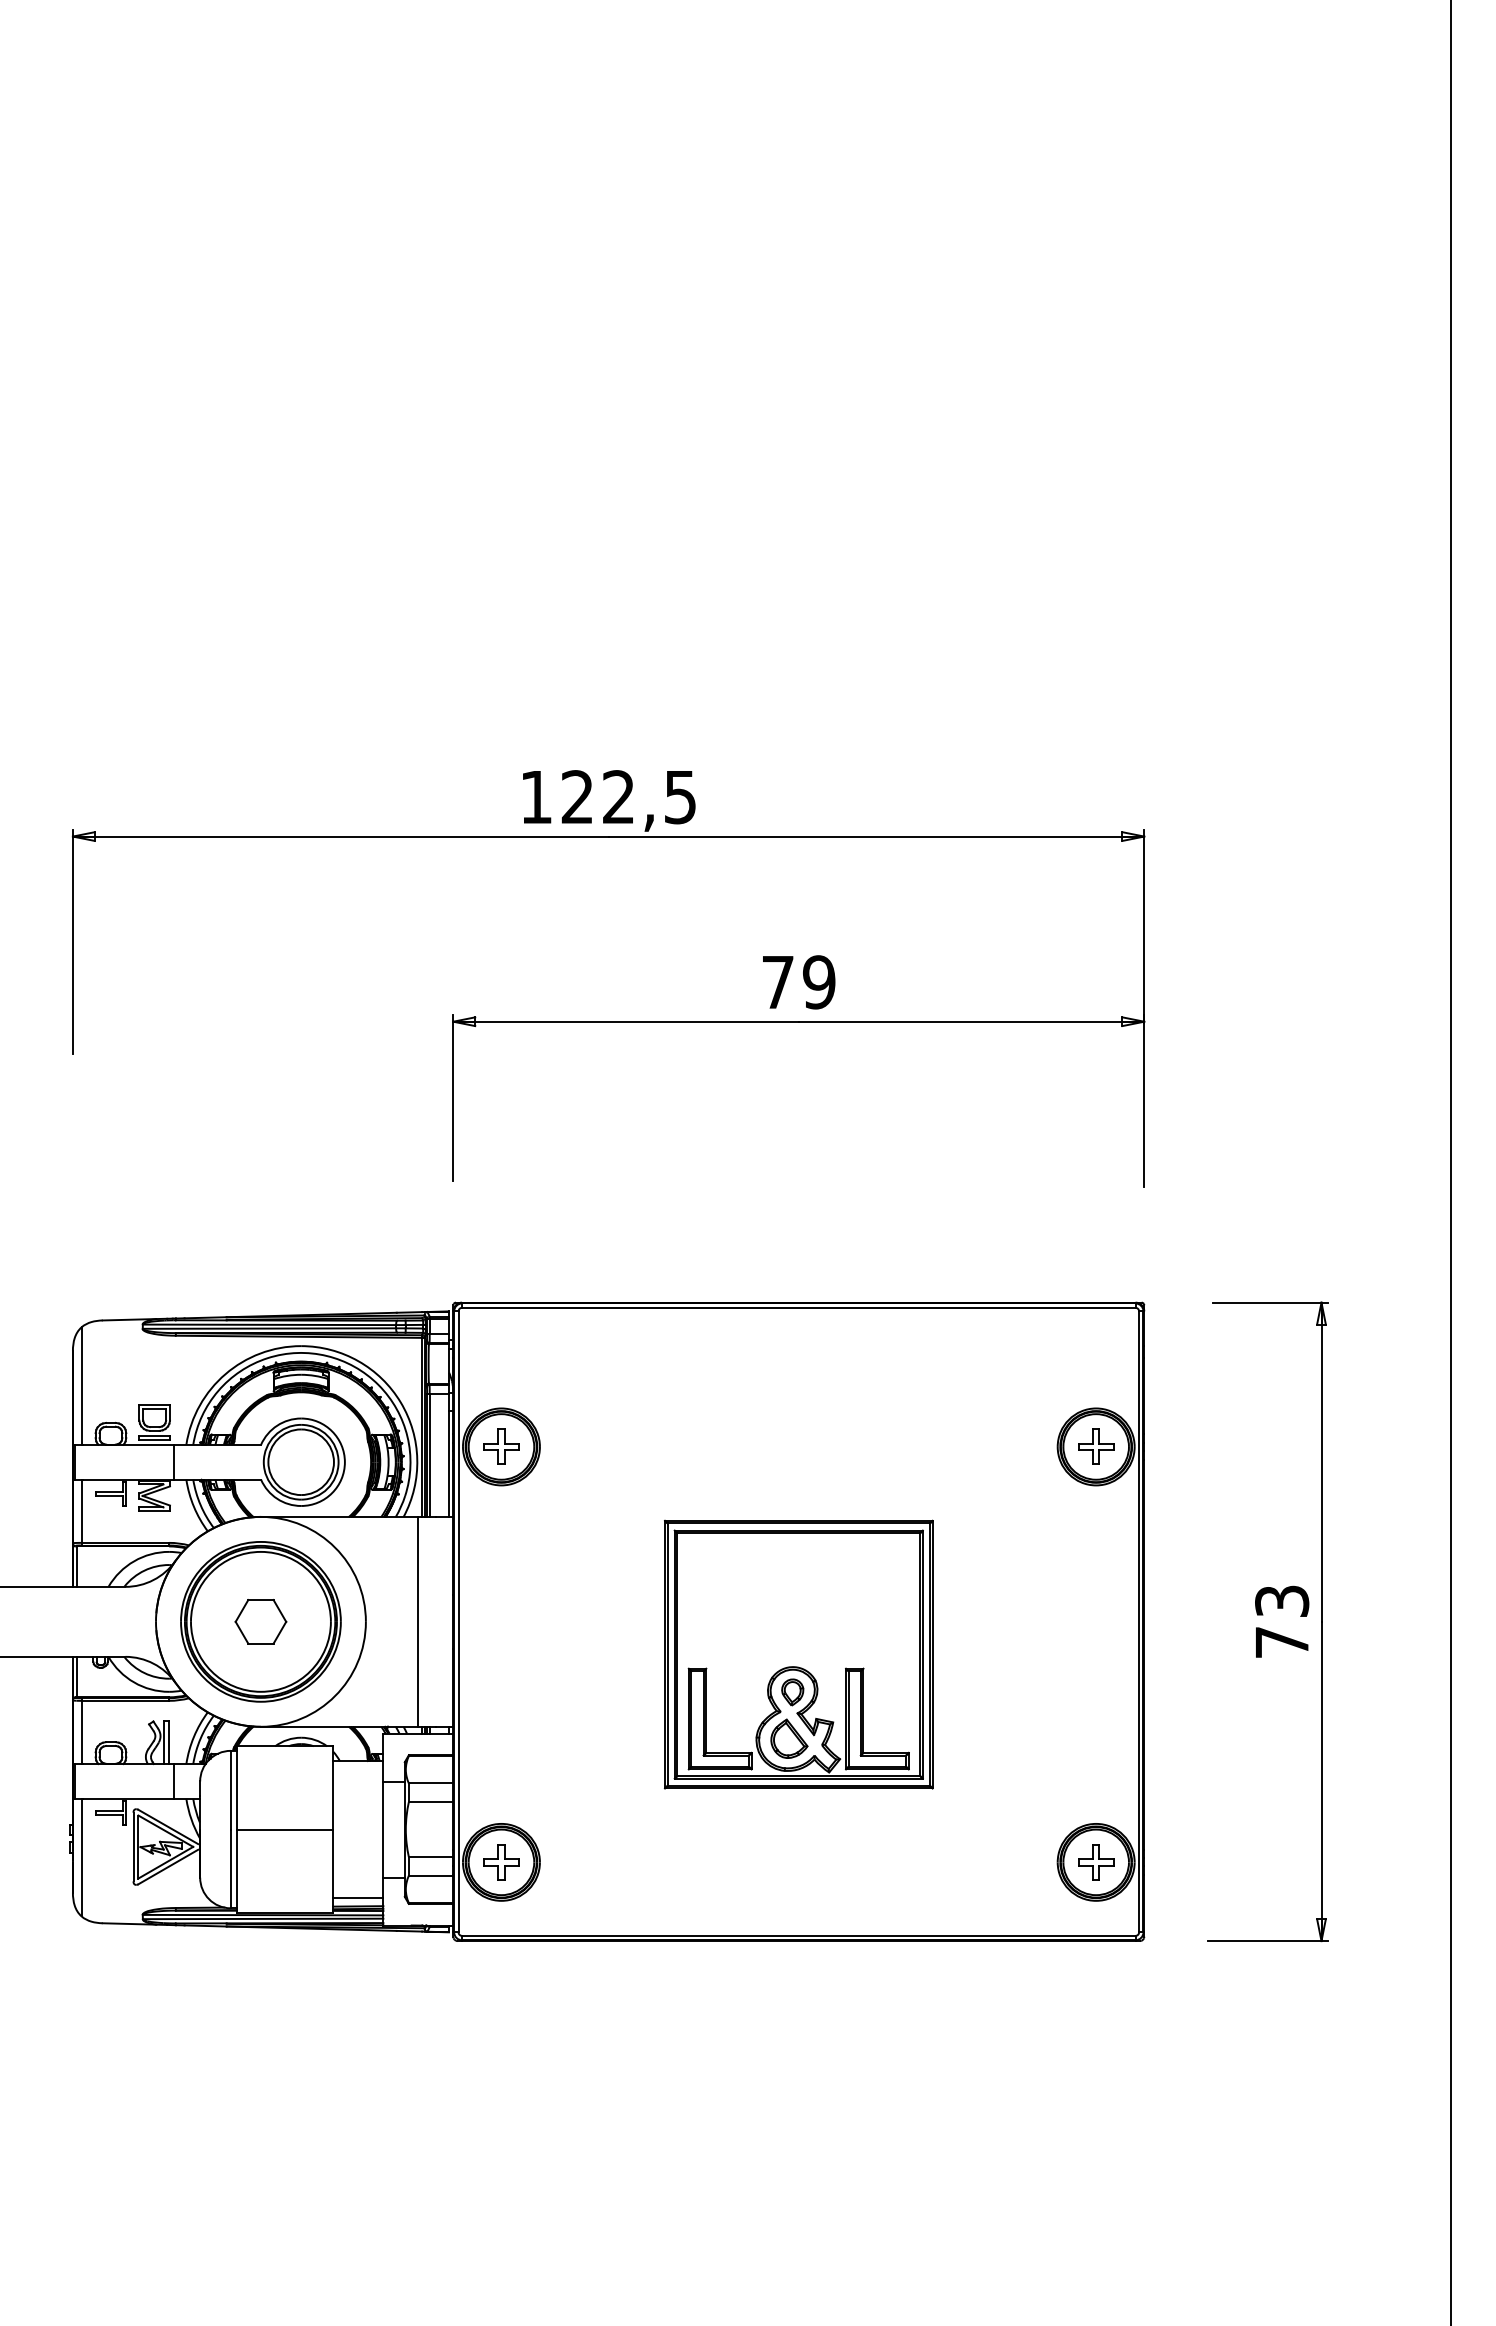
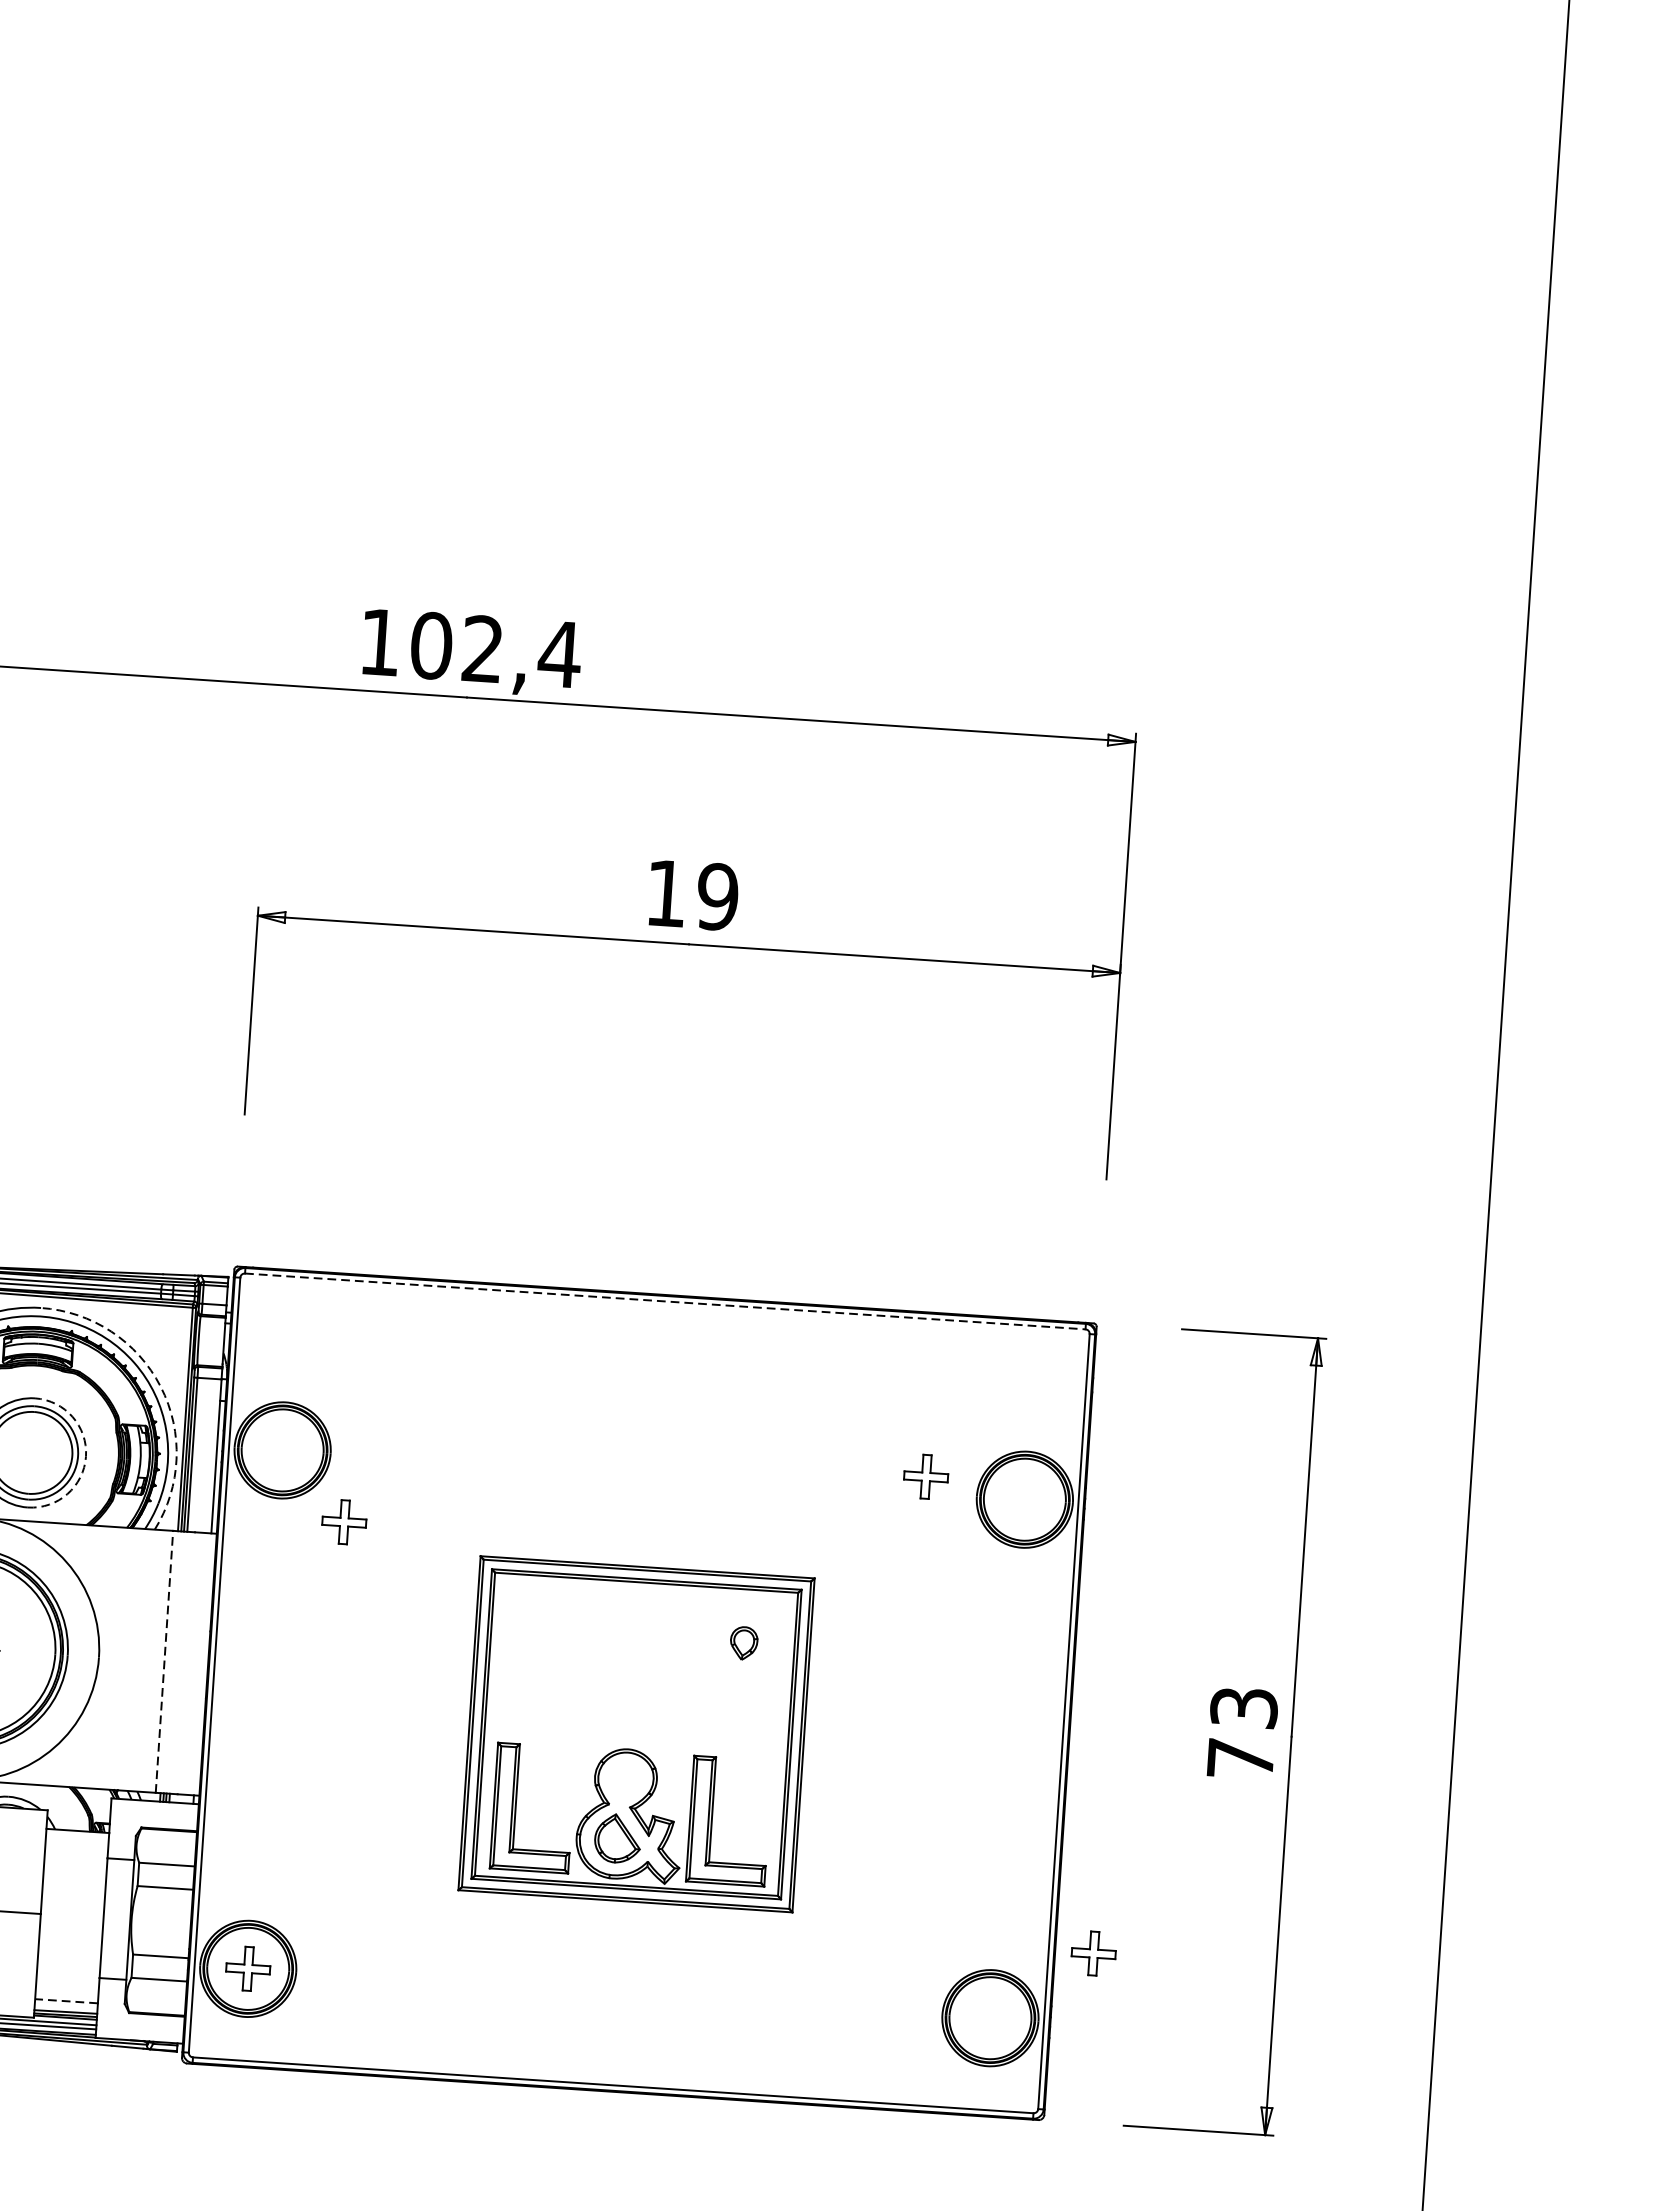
text: (629, 797) -> (496, 650), 122,5 -> 102,4
text: (778, 982) -> (666, 893), 79 -> 19
line: (798, 1307) -> (664, 1301), solid -> dashed
arc: (400, 1402) -> (160, 1386), solid -> dashed
part: (501, 1446) -> (344, 1521), moved
part: (1096, 1446) -> (926, 1476), moved
arc: (344, 1462) -> (85, 1456), solid -> dashed
line: (418, 1621) -> (164, 1661), solid -> dashed
part: (792, 1692) -> (743, 1643), moved
part: (1096, 1862) -> (1094, 1953), moved
line: (357, 1897) -> (65, 2000), solid -> dashed

